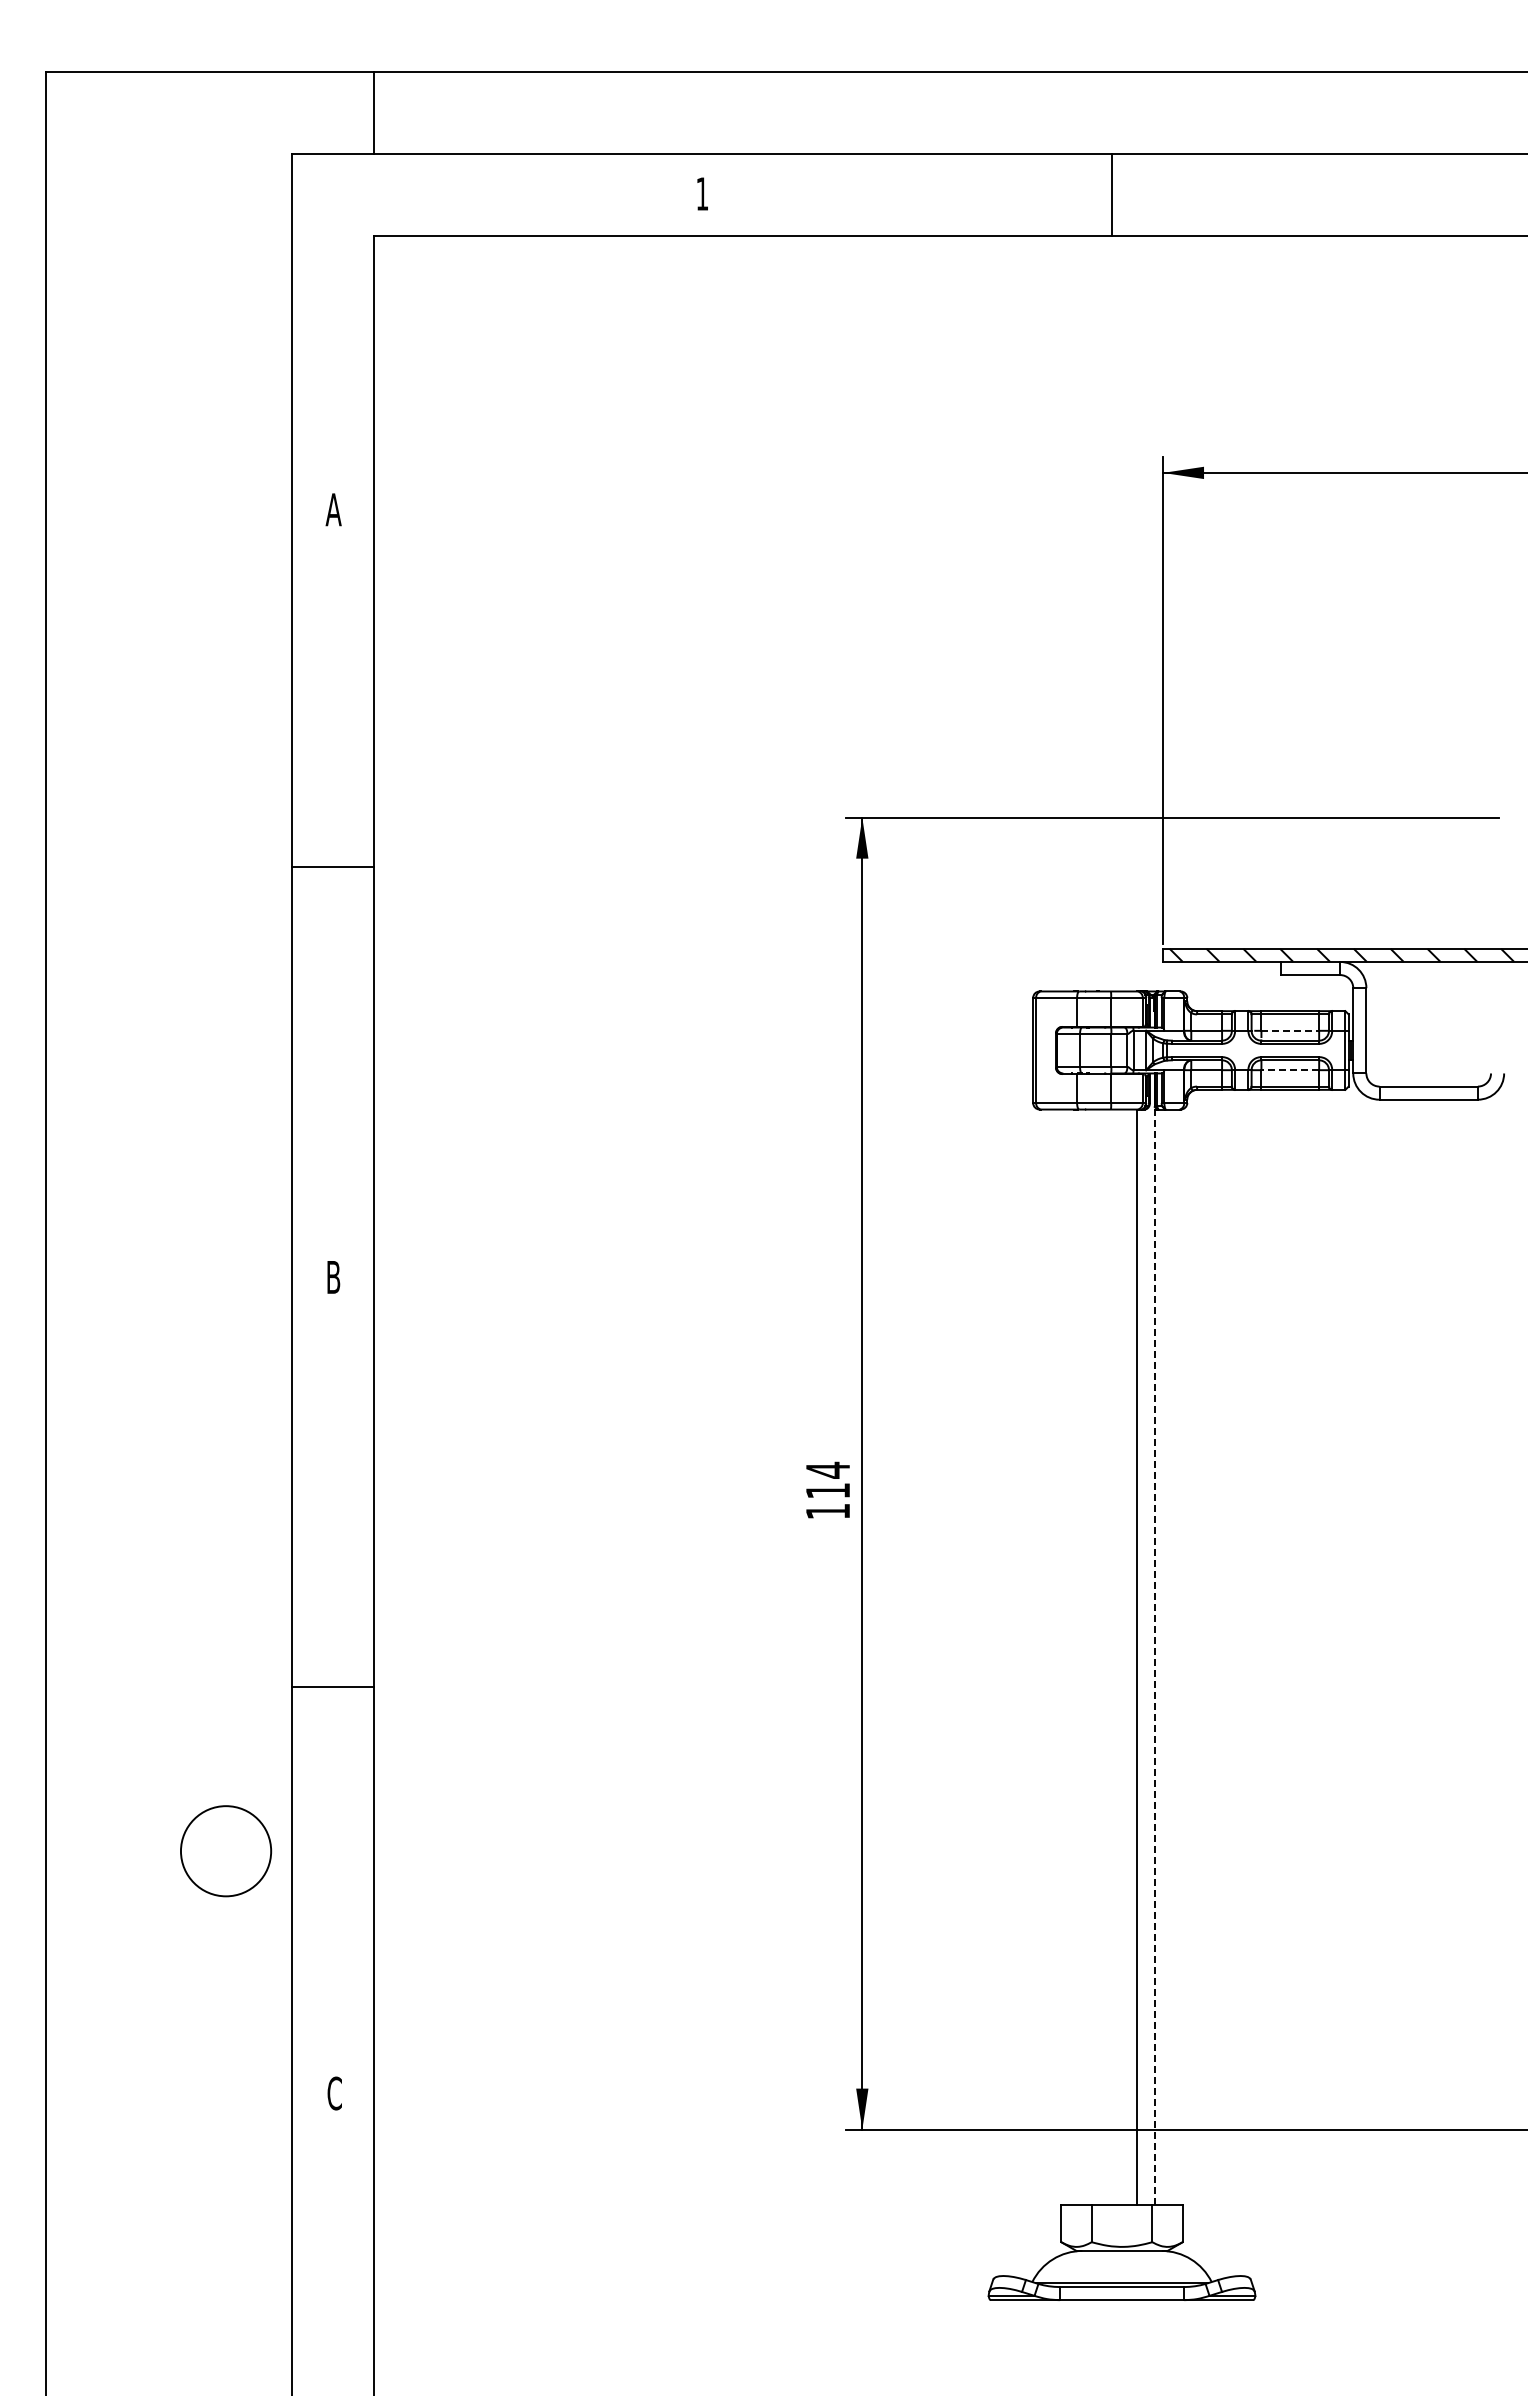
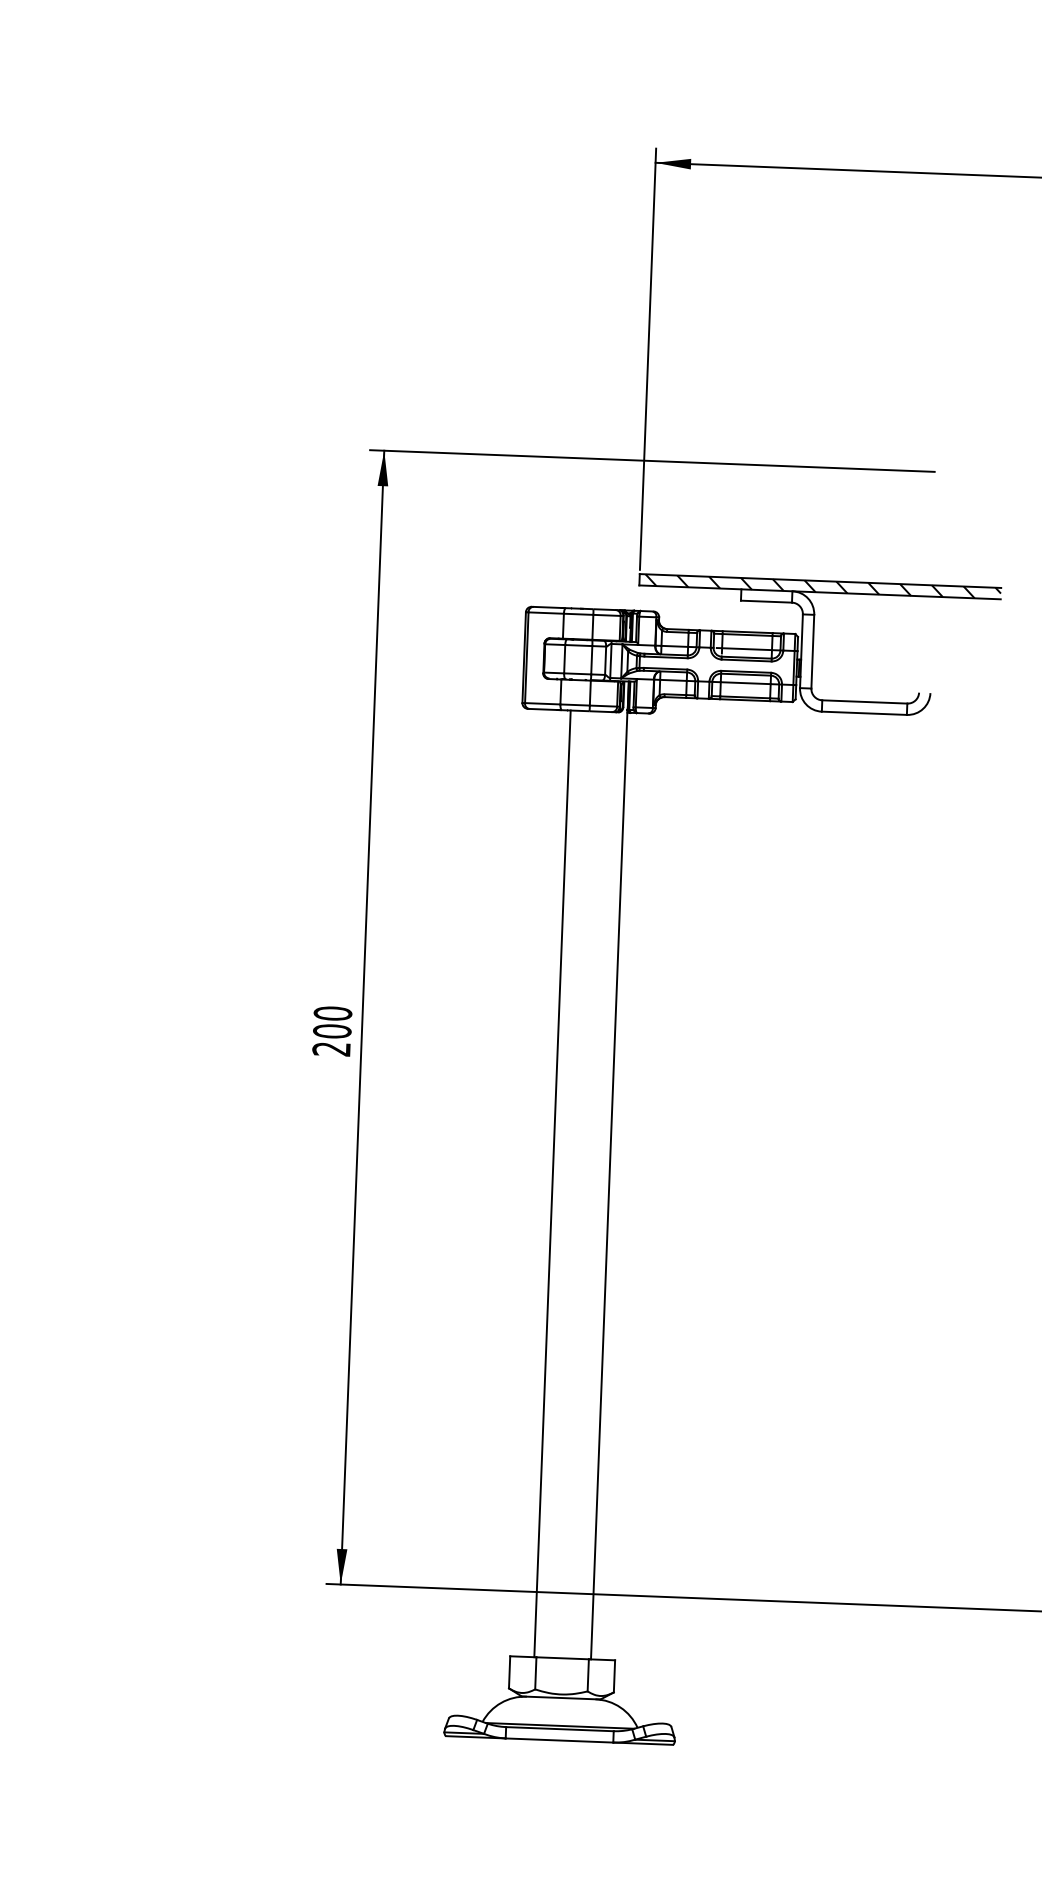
line: (1290, 1030) -> (747, 648), dashed -> solid
line: (1290, 1070) -> (745, 683), dashed -> solid
text: (827, 1490) -> (331, 1031), 114 -> 200
line: (1154, 1655) -> (608, 1184), dashed -> solid
line: (1137, 1657) -> (552, 1184), moved

